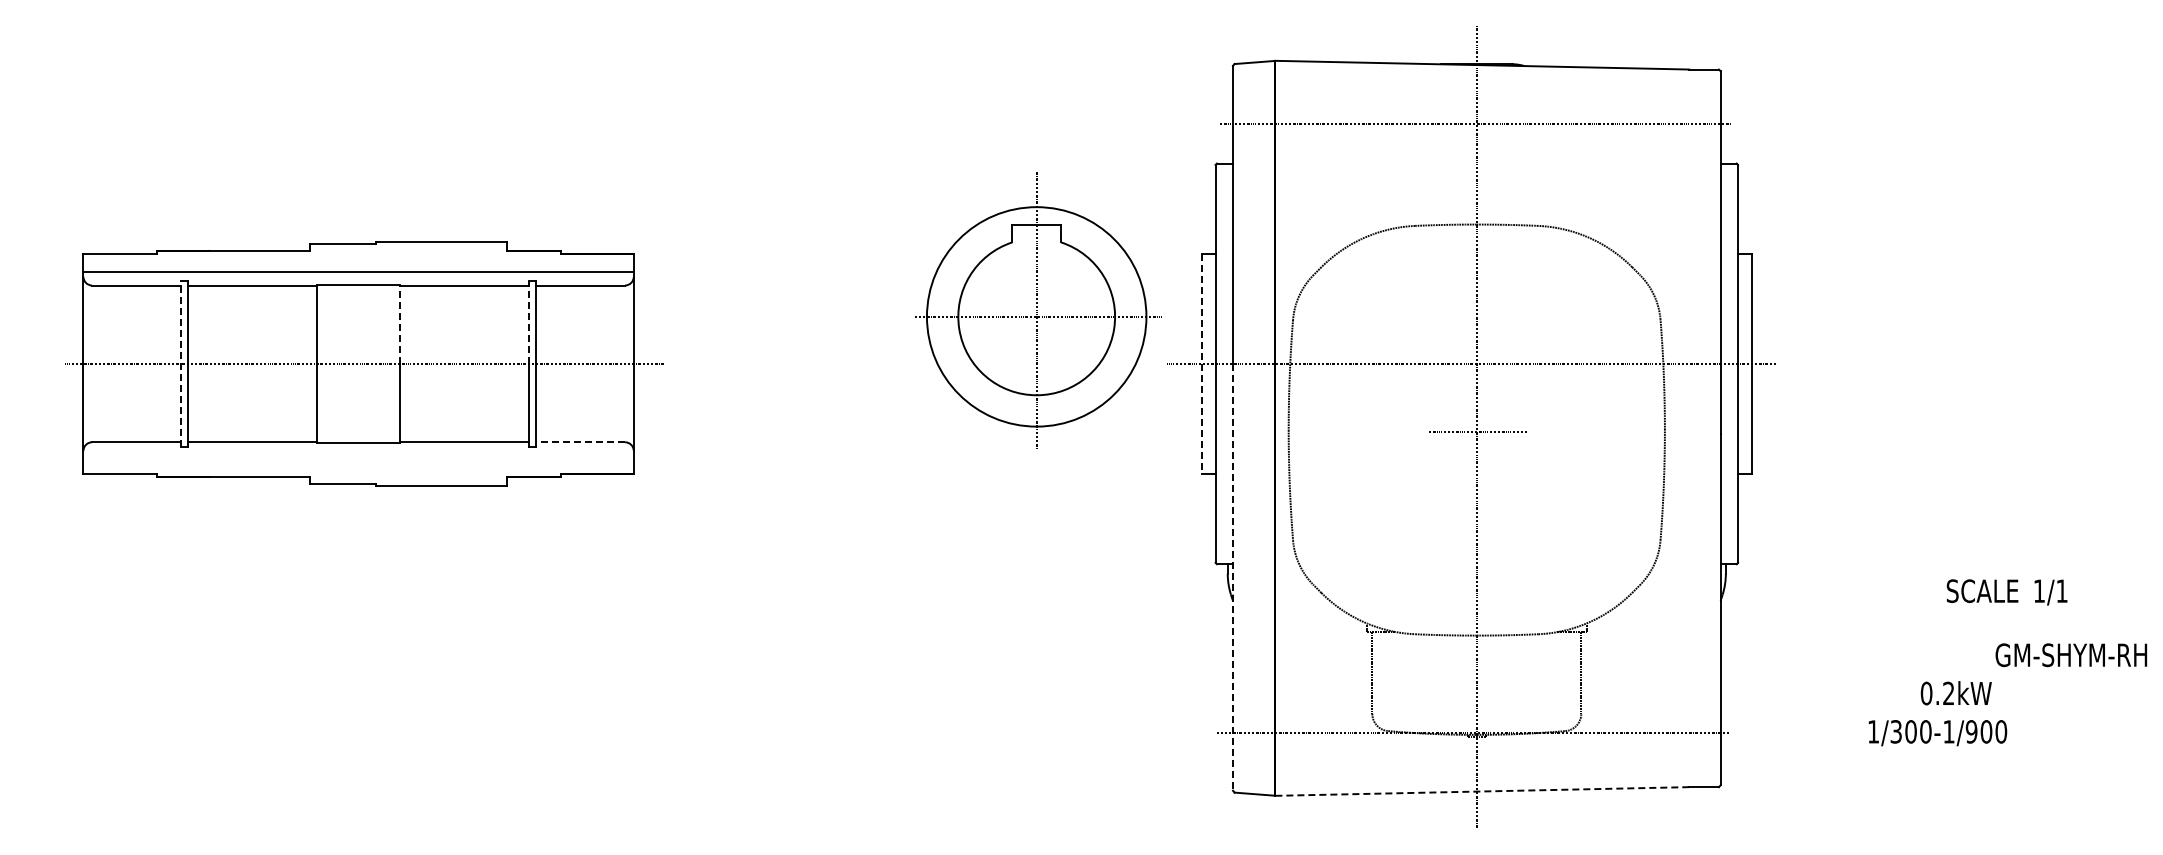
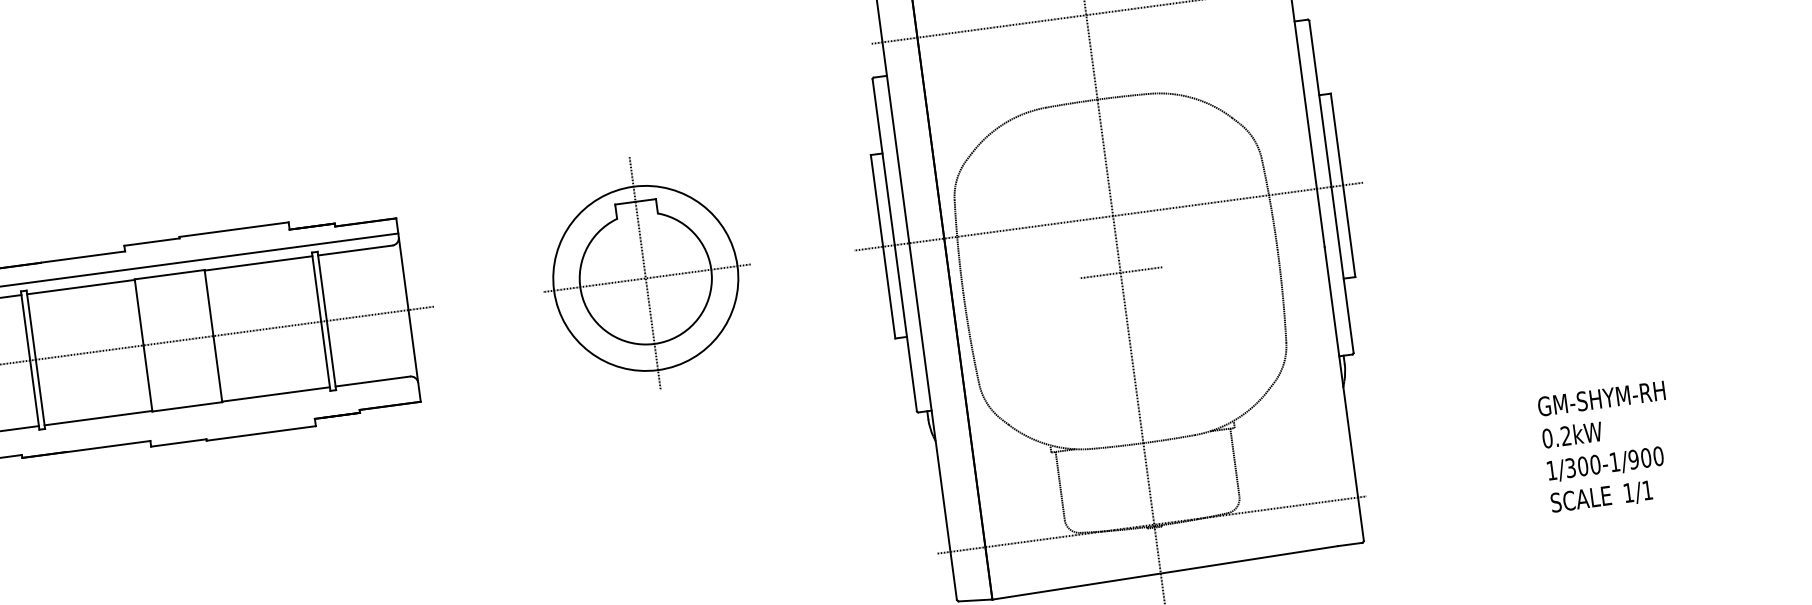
part: (1038, 310) -> (646, 272), moved
line: (529, 322) -> (316, 287), dashed -> solid
line: (400, 324) -> (209, 303), dashed -> solid
line: (181, 363) -> (30, 360), dashed -> solid
line: (1201, 363) -> (882, 246), dashed -> solid
line: (580, 442) -> (372, 381), dashed -> solid
line: (1232, 577) -> (932, 421), dashed -> solid
text: (2006, 592) -> (1601, 497), moved
text: (2071, 655) -> (1601, 398), moved
text: (1955, 693) -> (1571, 435), moved
text: (1937, 733) -> (1605, 464), moved
line: (1481, 791) -> (1164, 572), dashed -> solid

